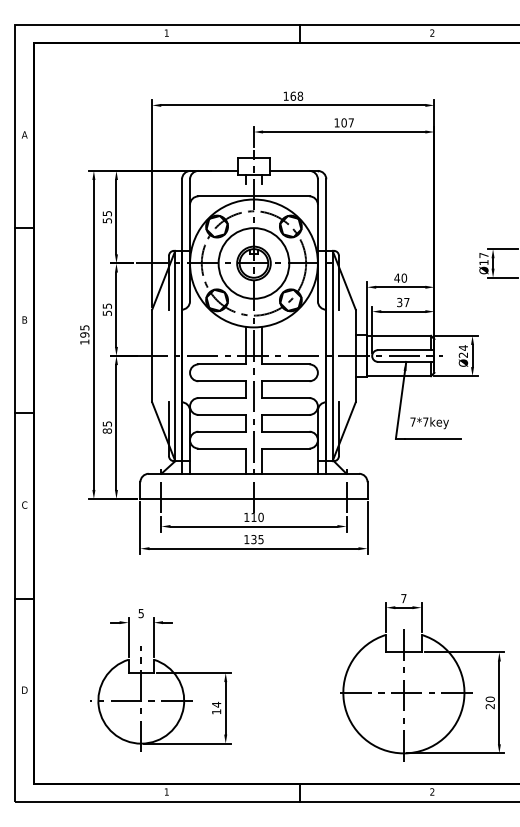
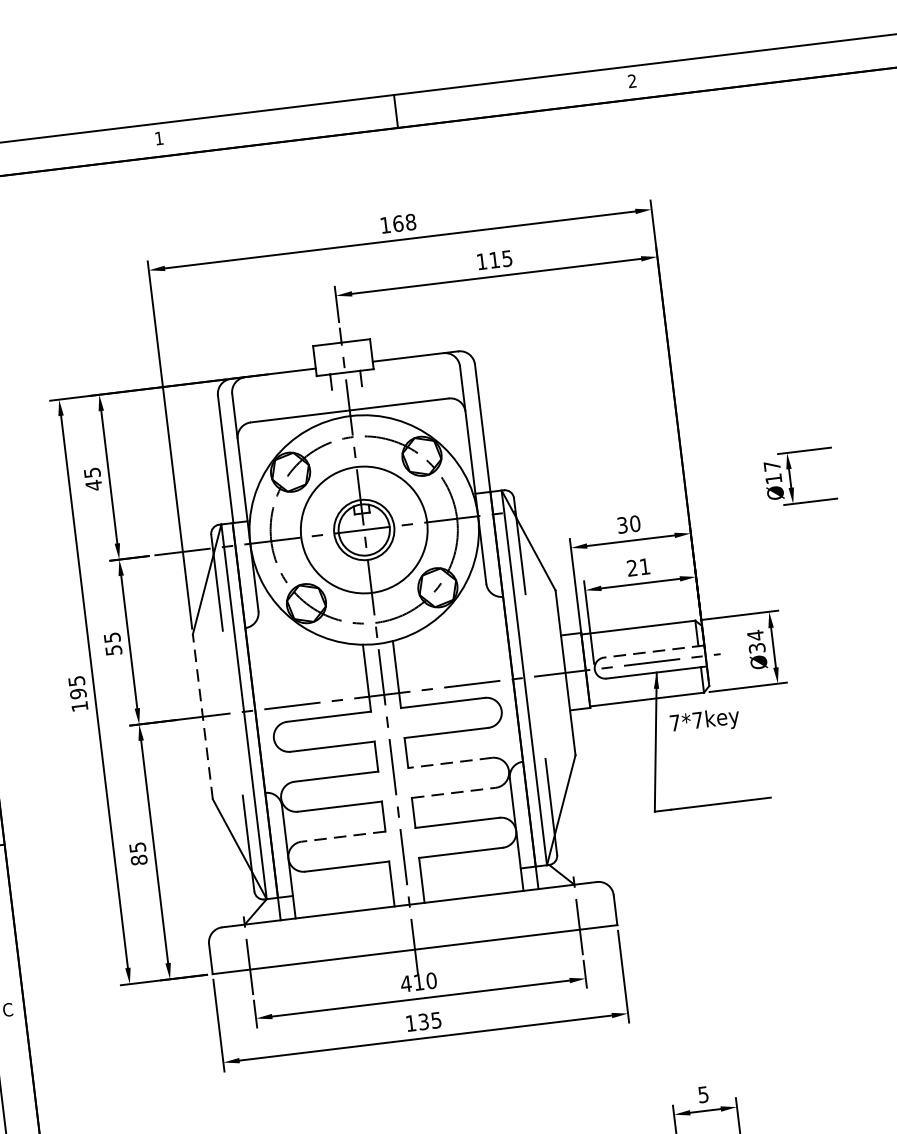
text: (347, 122) -> (500, 258), 107 -> 115
text: (106, 220) -> (92, 485), 55 -> 45
text: (396, 277) -> (621, 524), 40 -> 30
text: (403, 302) -> (639, 567), 37 -> 21
line: (405, 350) -> (652, 652), solid -> dashed
text: (463, 354) -> (757, 646), Ø24 -> Ø34
line: (152, 355) -> (203, 715), solid -> dashed
line: (285, 398) -> (449, 763), solid -> dashed
line: (285, 414) -> (452, 792), solid -> dashed
text: (429, 423) -> (704, 722), moved
line: (222, 431) -> (344, 836), solid -> dashed
text: (246, 516) -> (405, 982), 110 -> 410
text: (403, 598) -> (702, 1094), 7 -> 5

